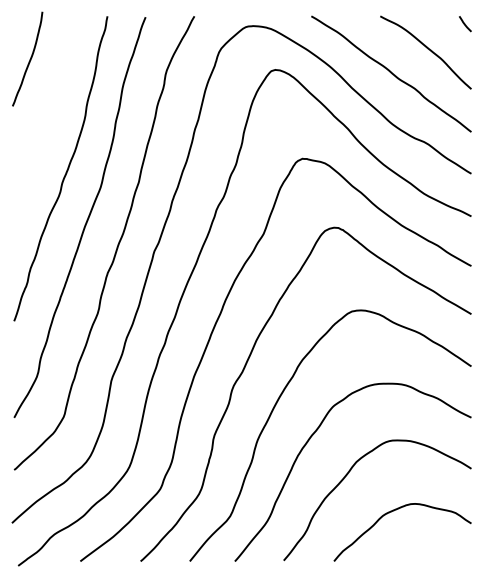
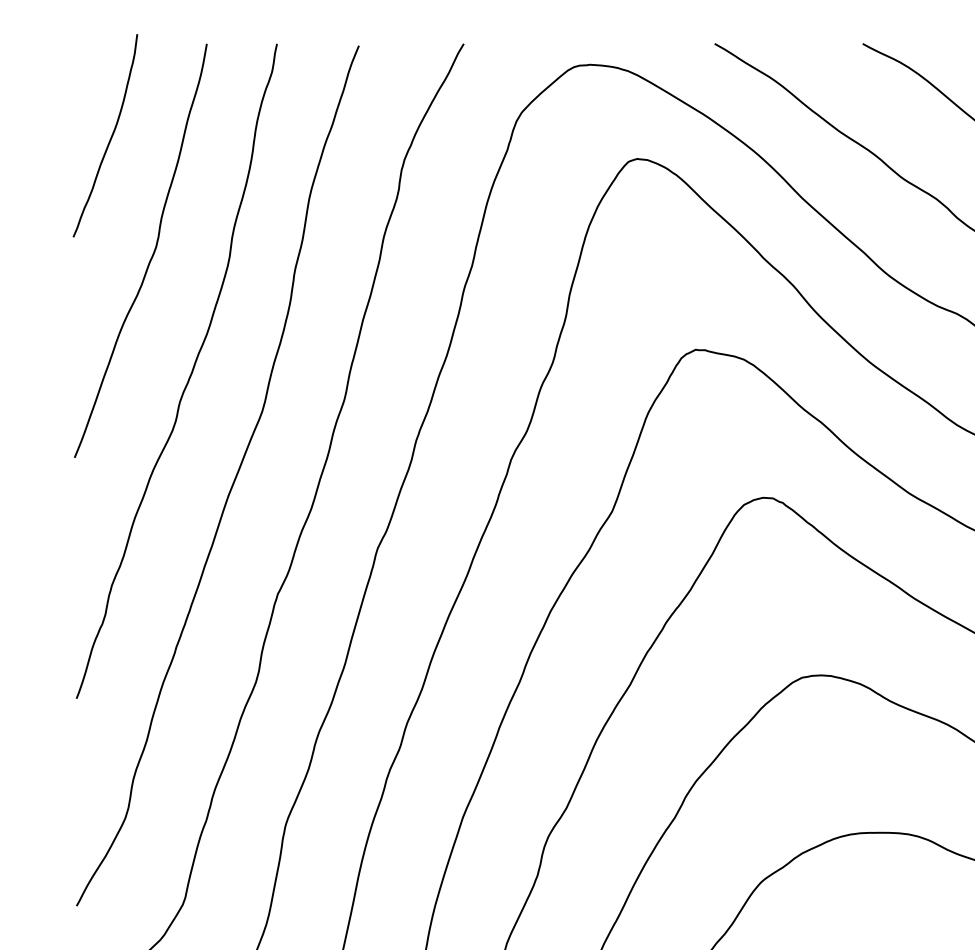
curve: (48, 114) -> (150, 254), added

